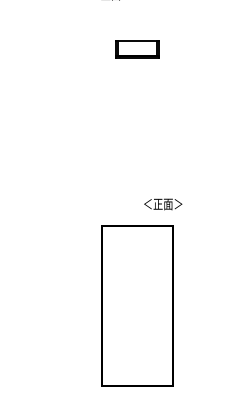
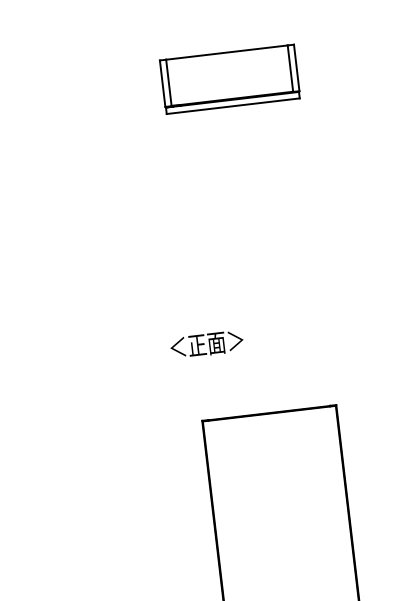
part: (137, 49) -> (230, 78), size x1.67
text: (163, 204) -> (207, 344), moved

